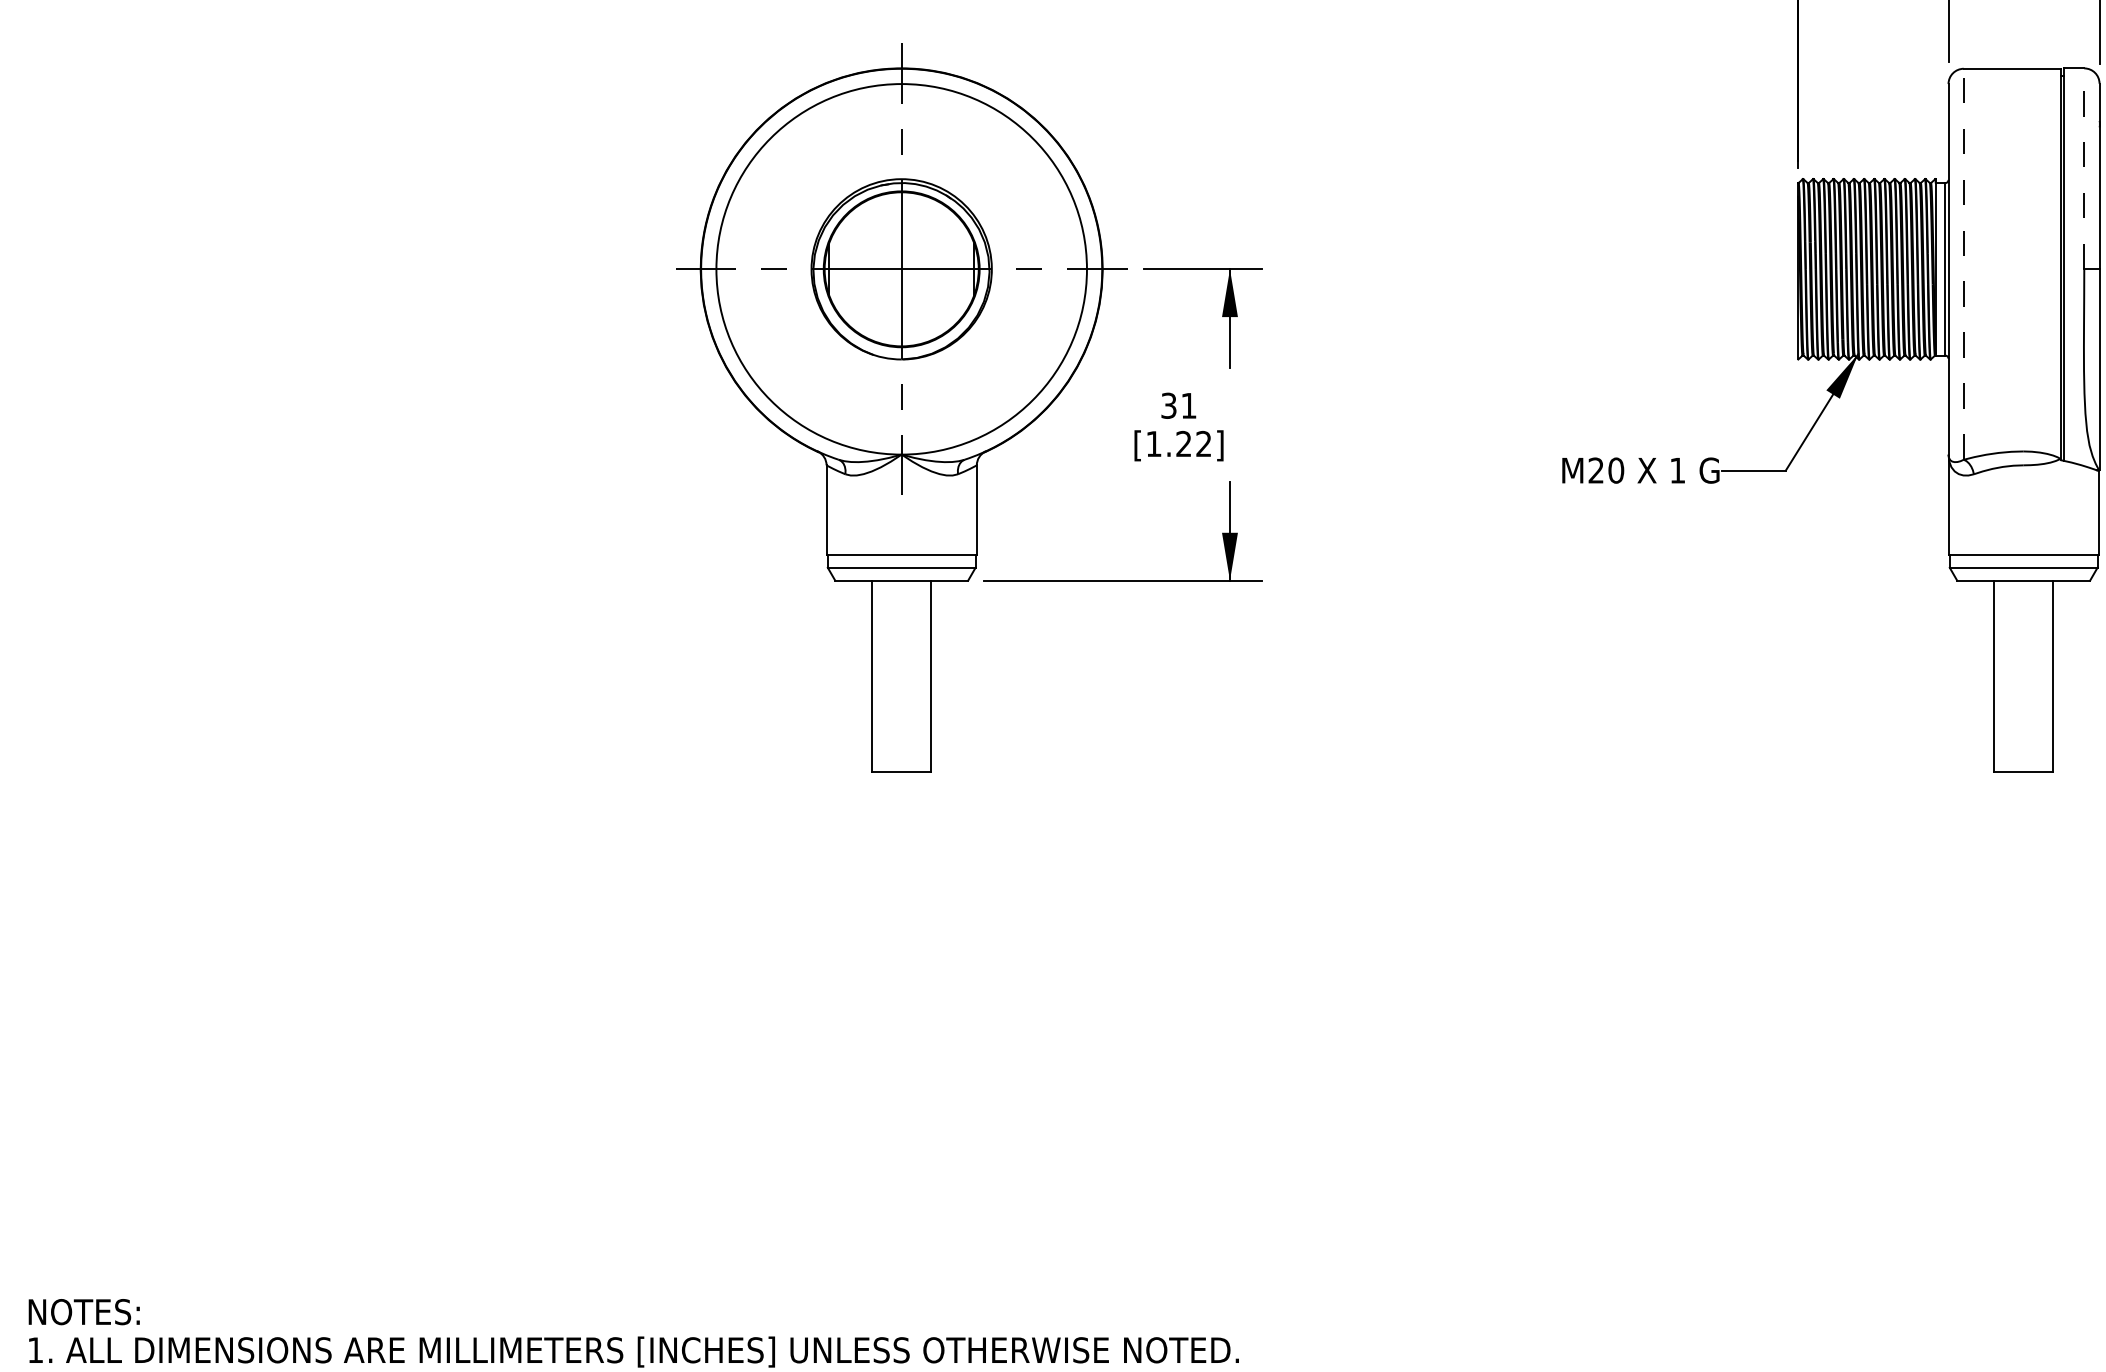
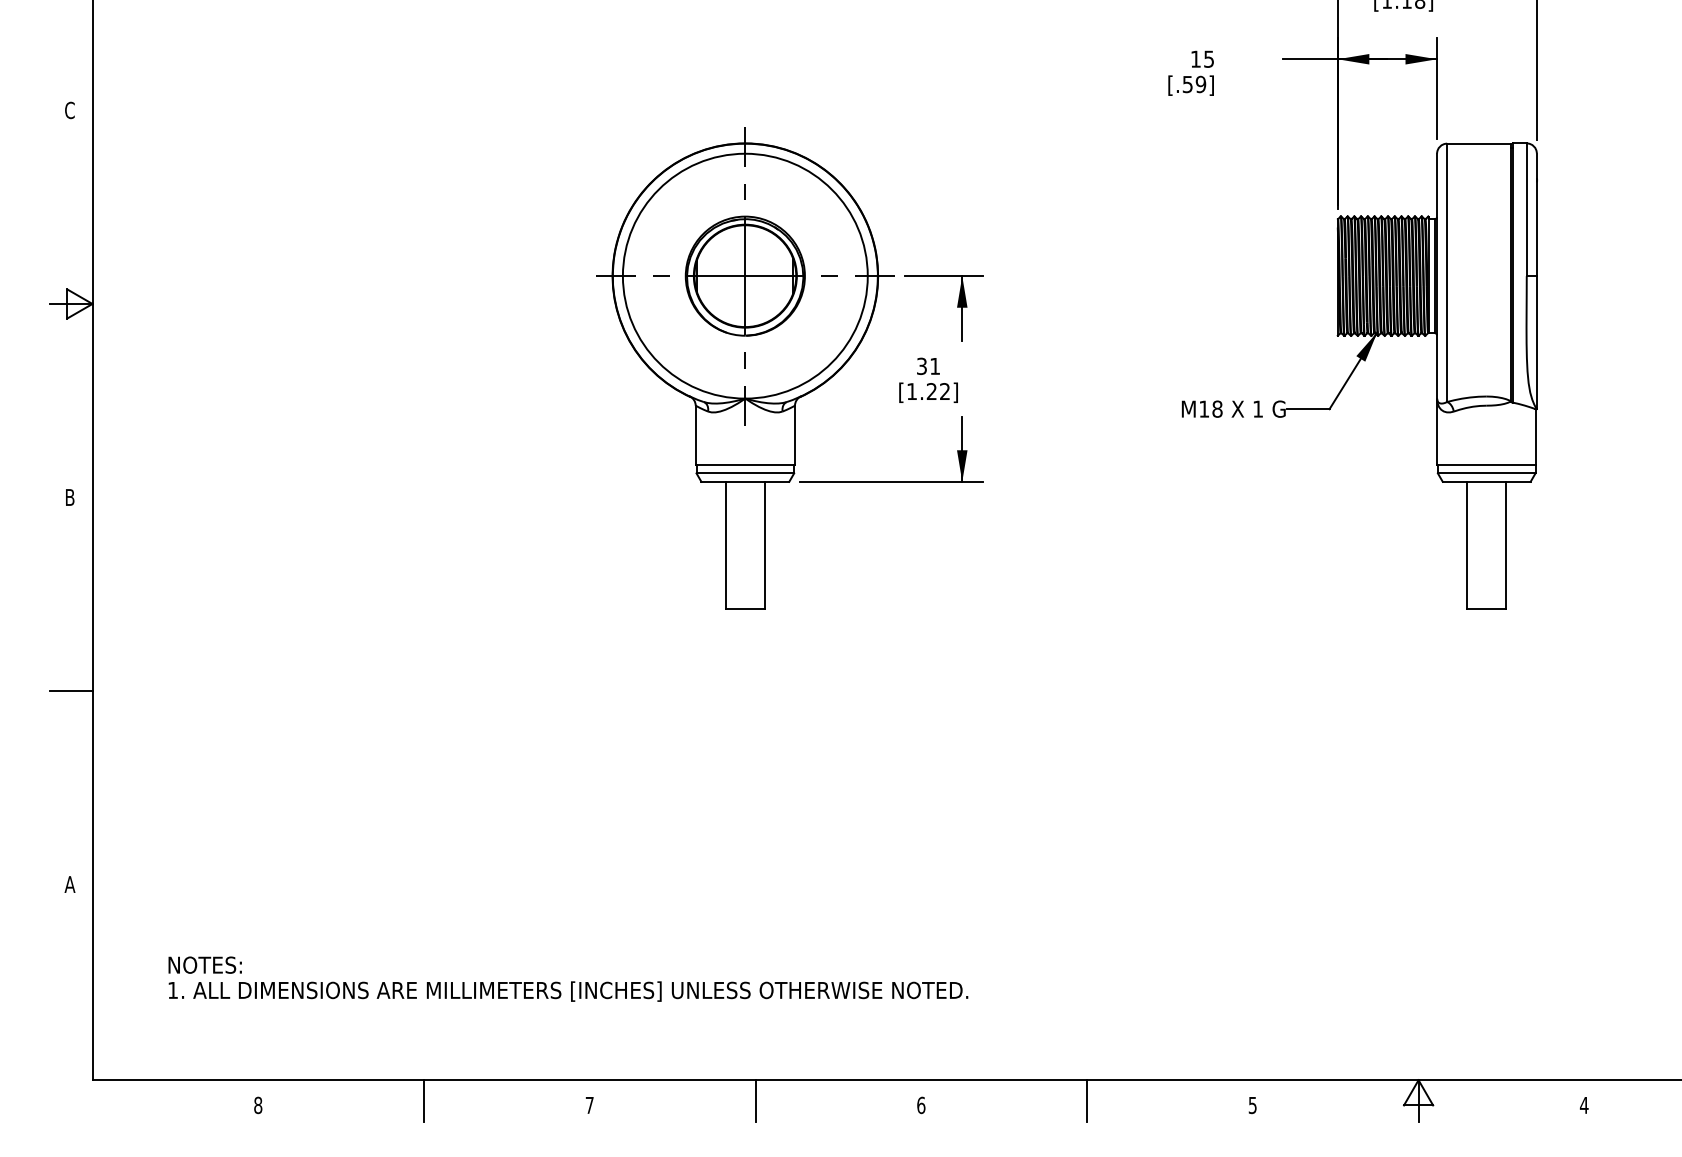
line: (2083, 168) -> (1526, 209), dashed -> solid
line: (1964, 263) -> (1447, 272), dashed -> solid
text: (1605, 469) -> (1210, 408), M20 -> M18

